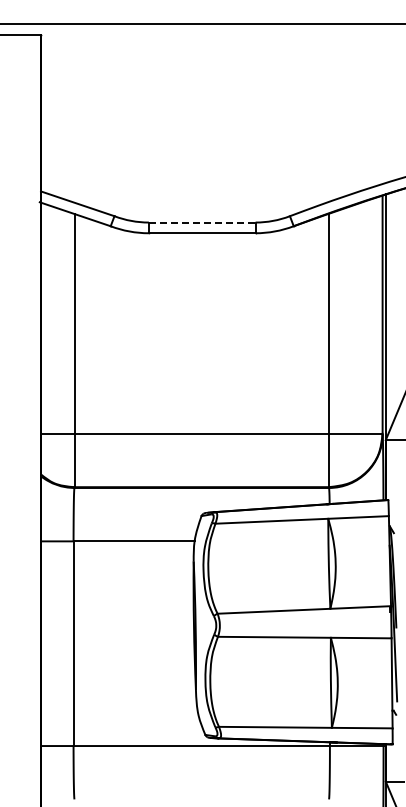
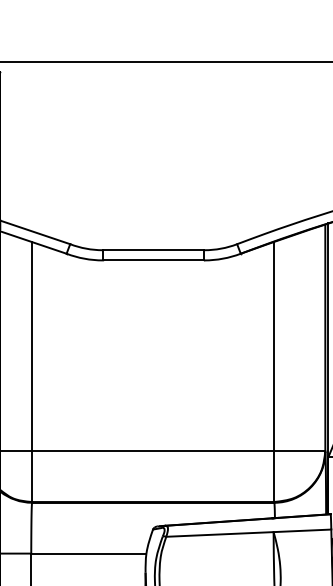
line: (202, 222) -> (153, 250), dashed -> solid

